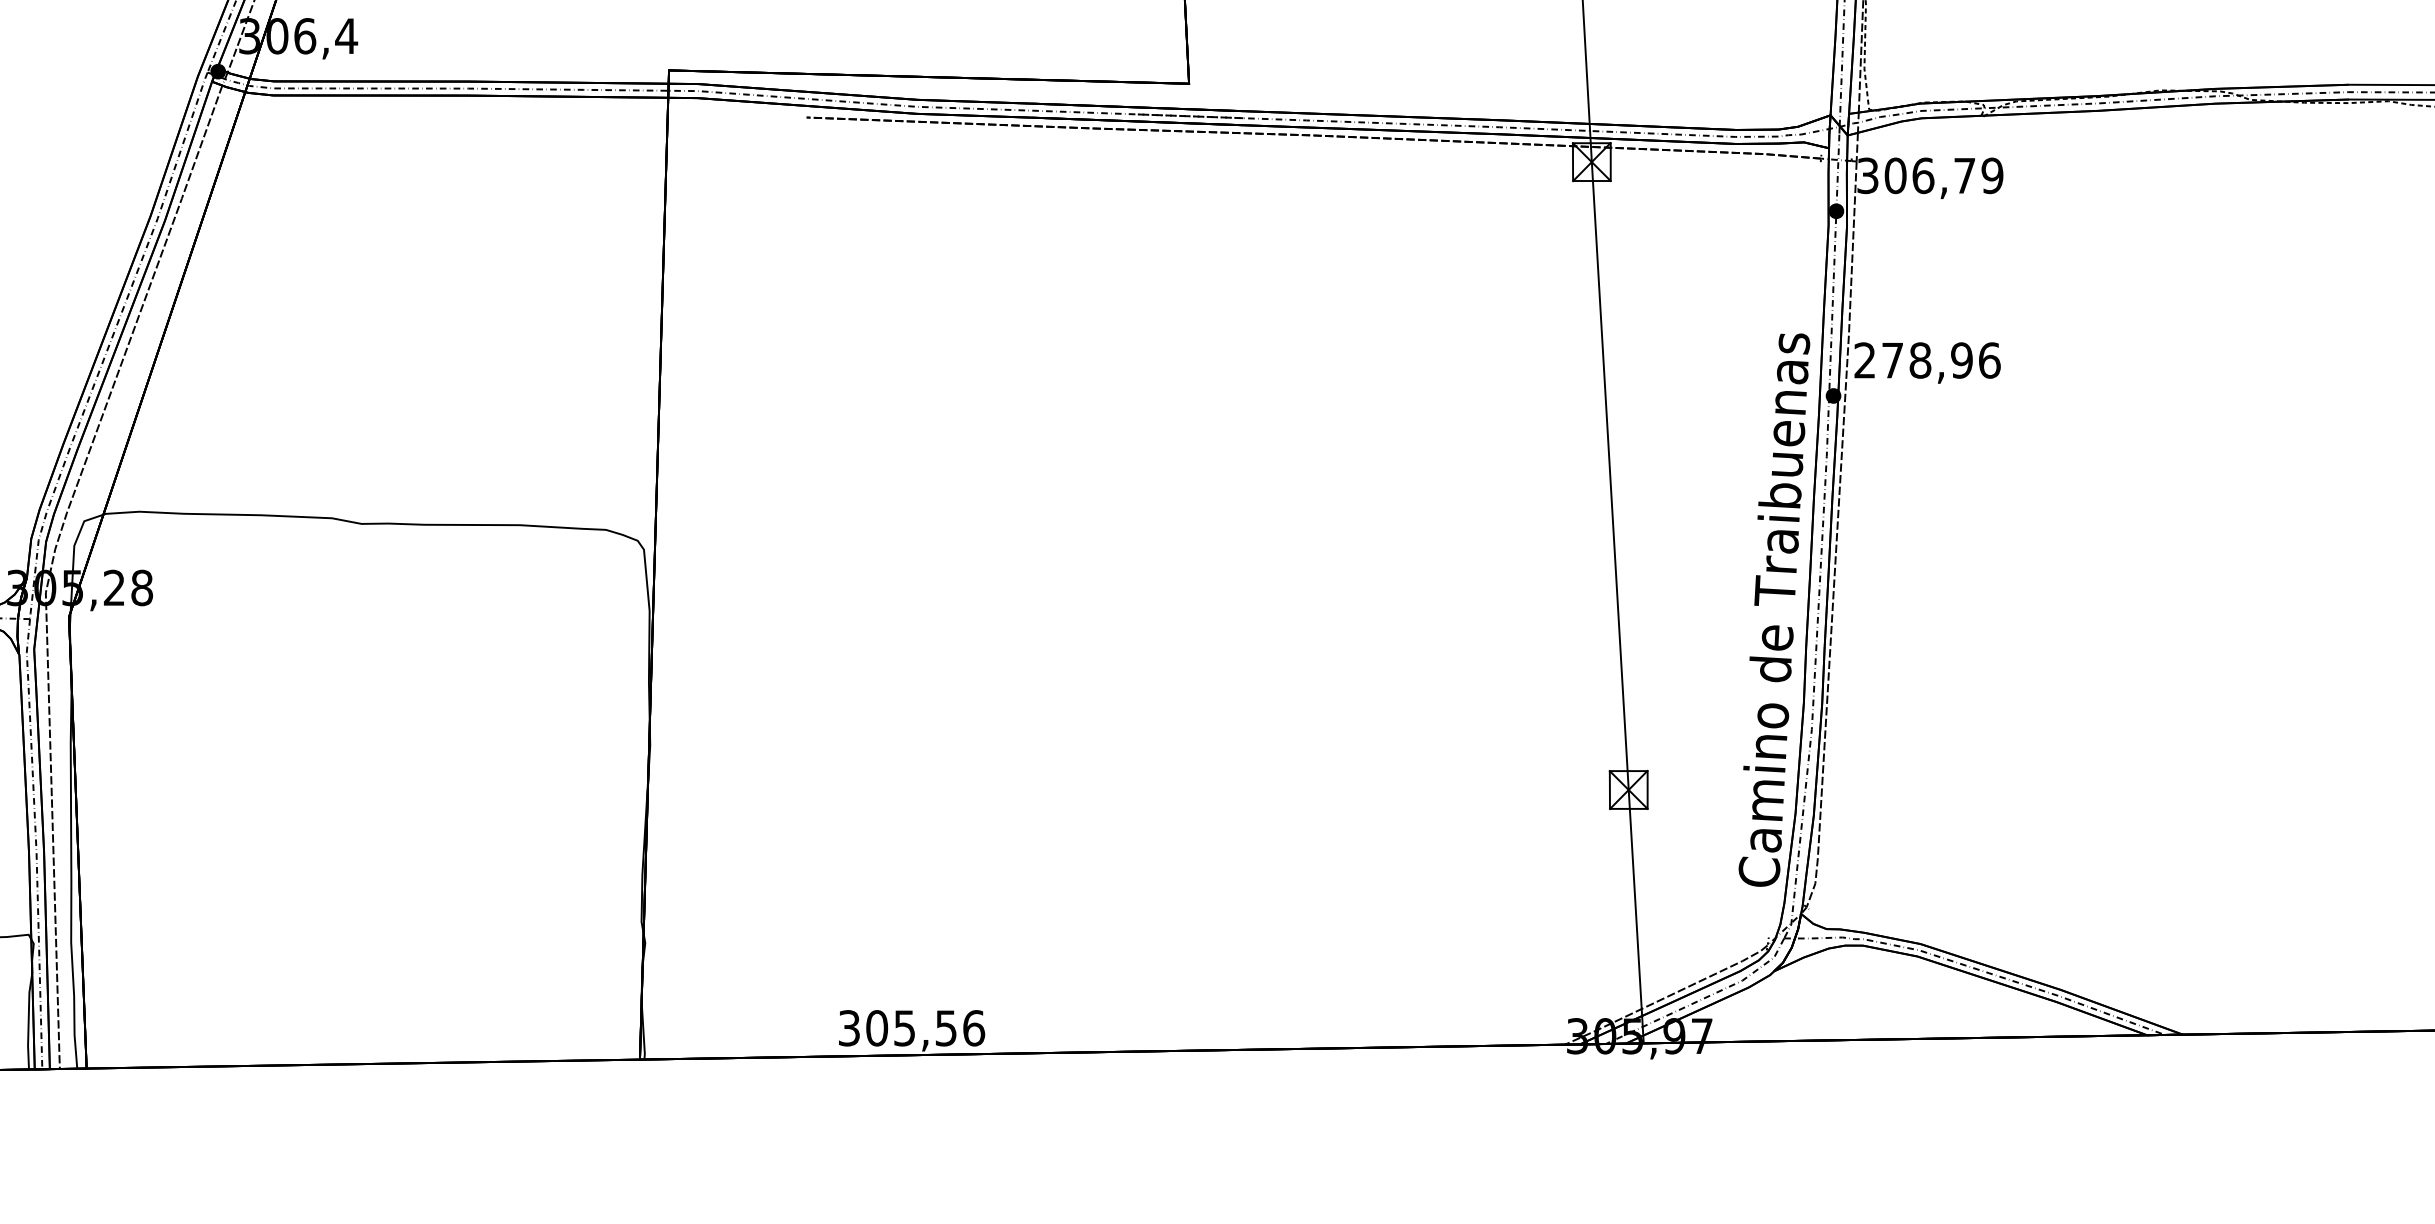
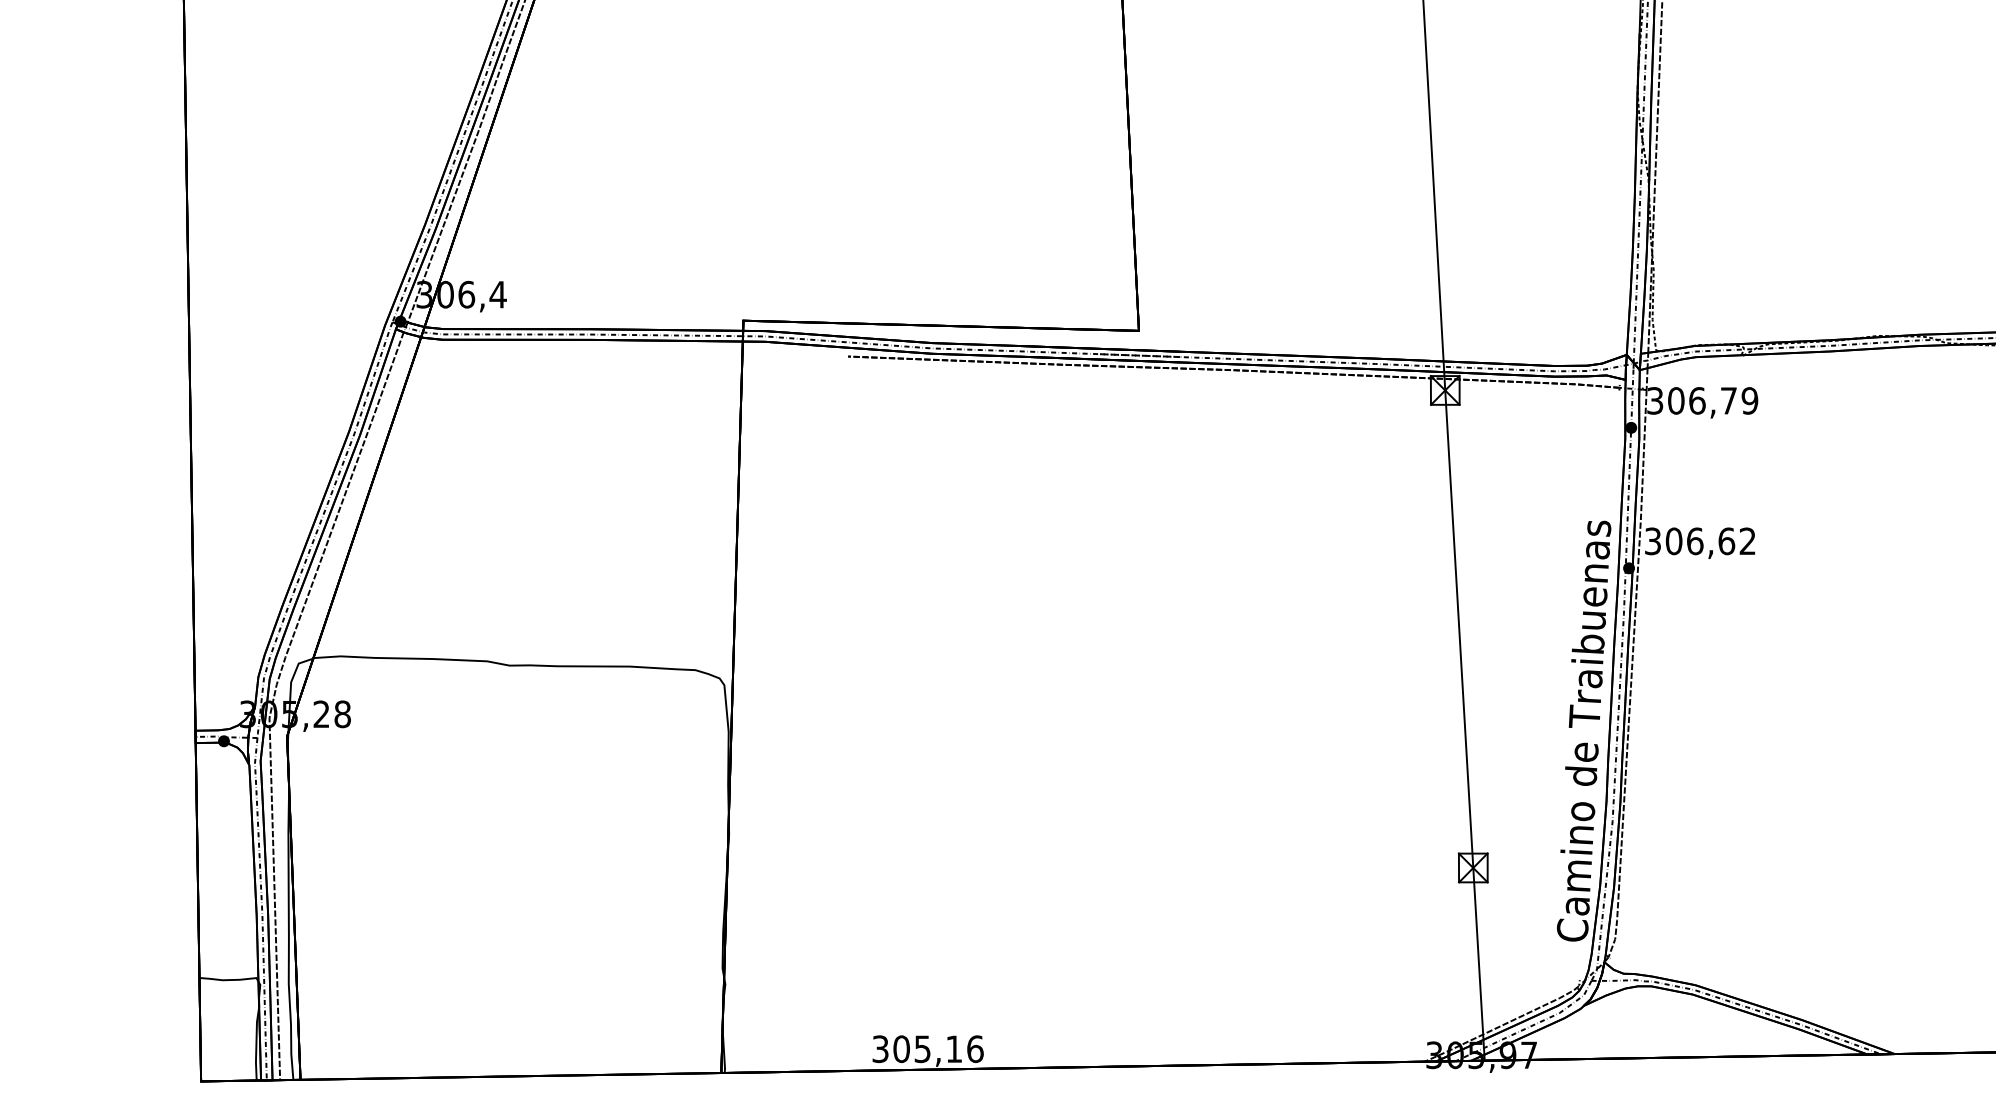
text: (1927, 360) -> (1700, 541), 278,96 -> 306,62
text: (945, 1028) -> (953, 1049), 305,56 -> 305,16

